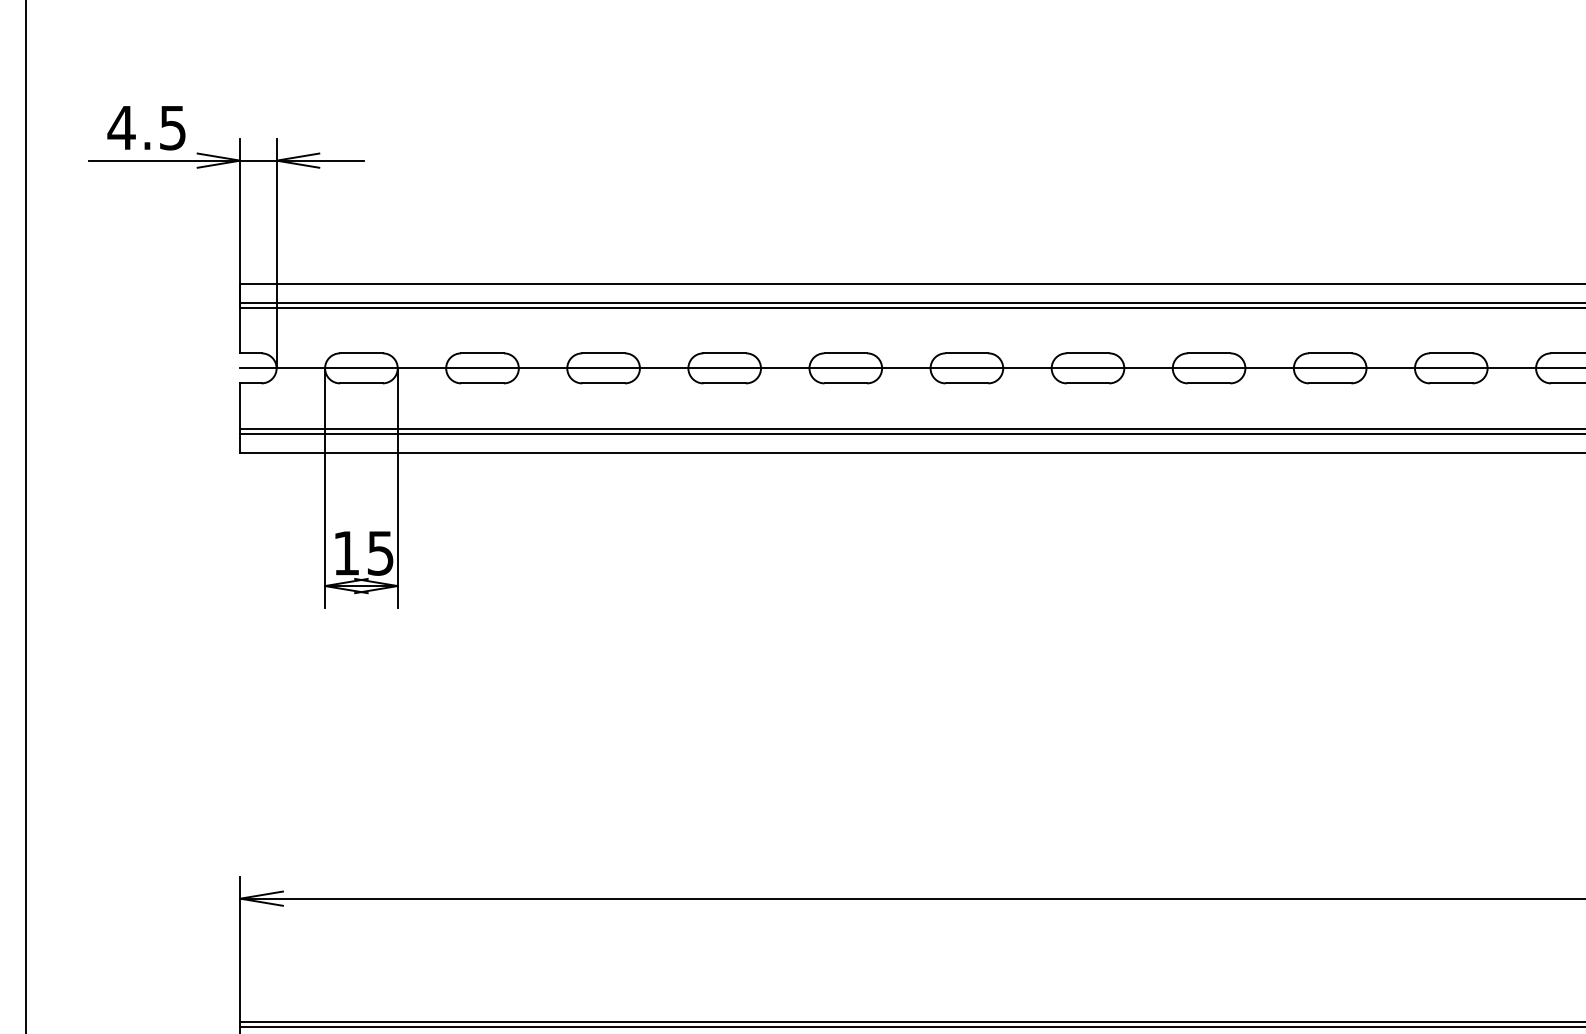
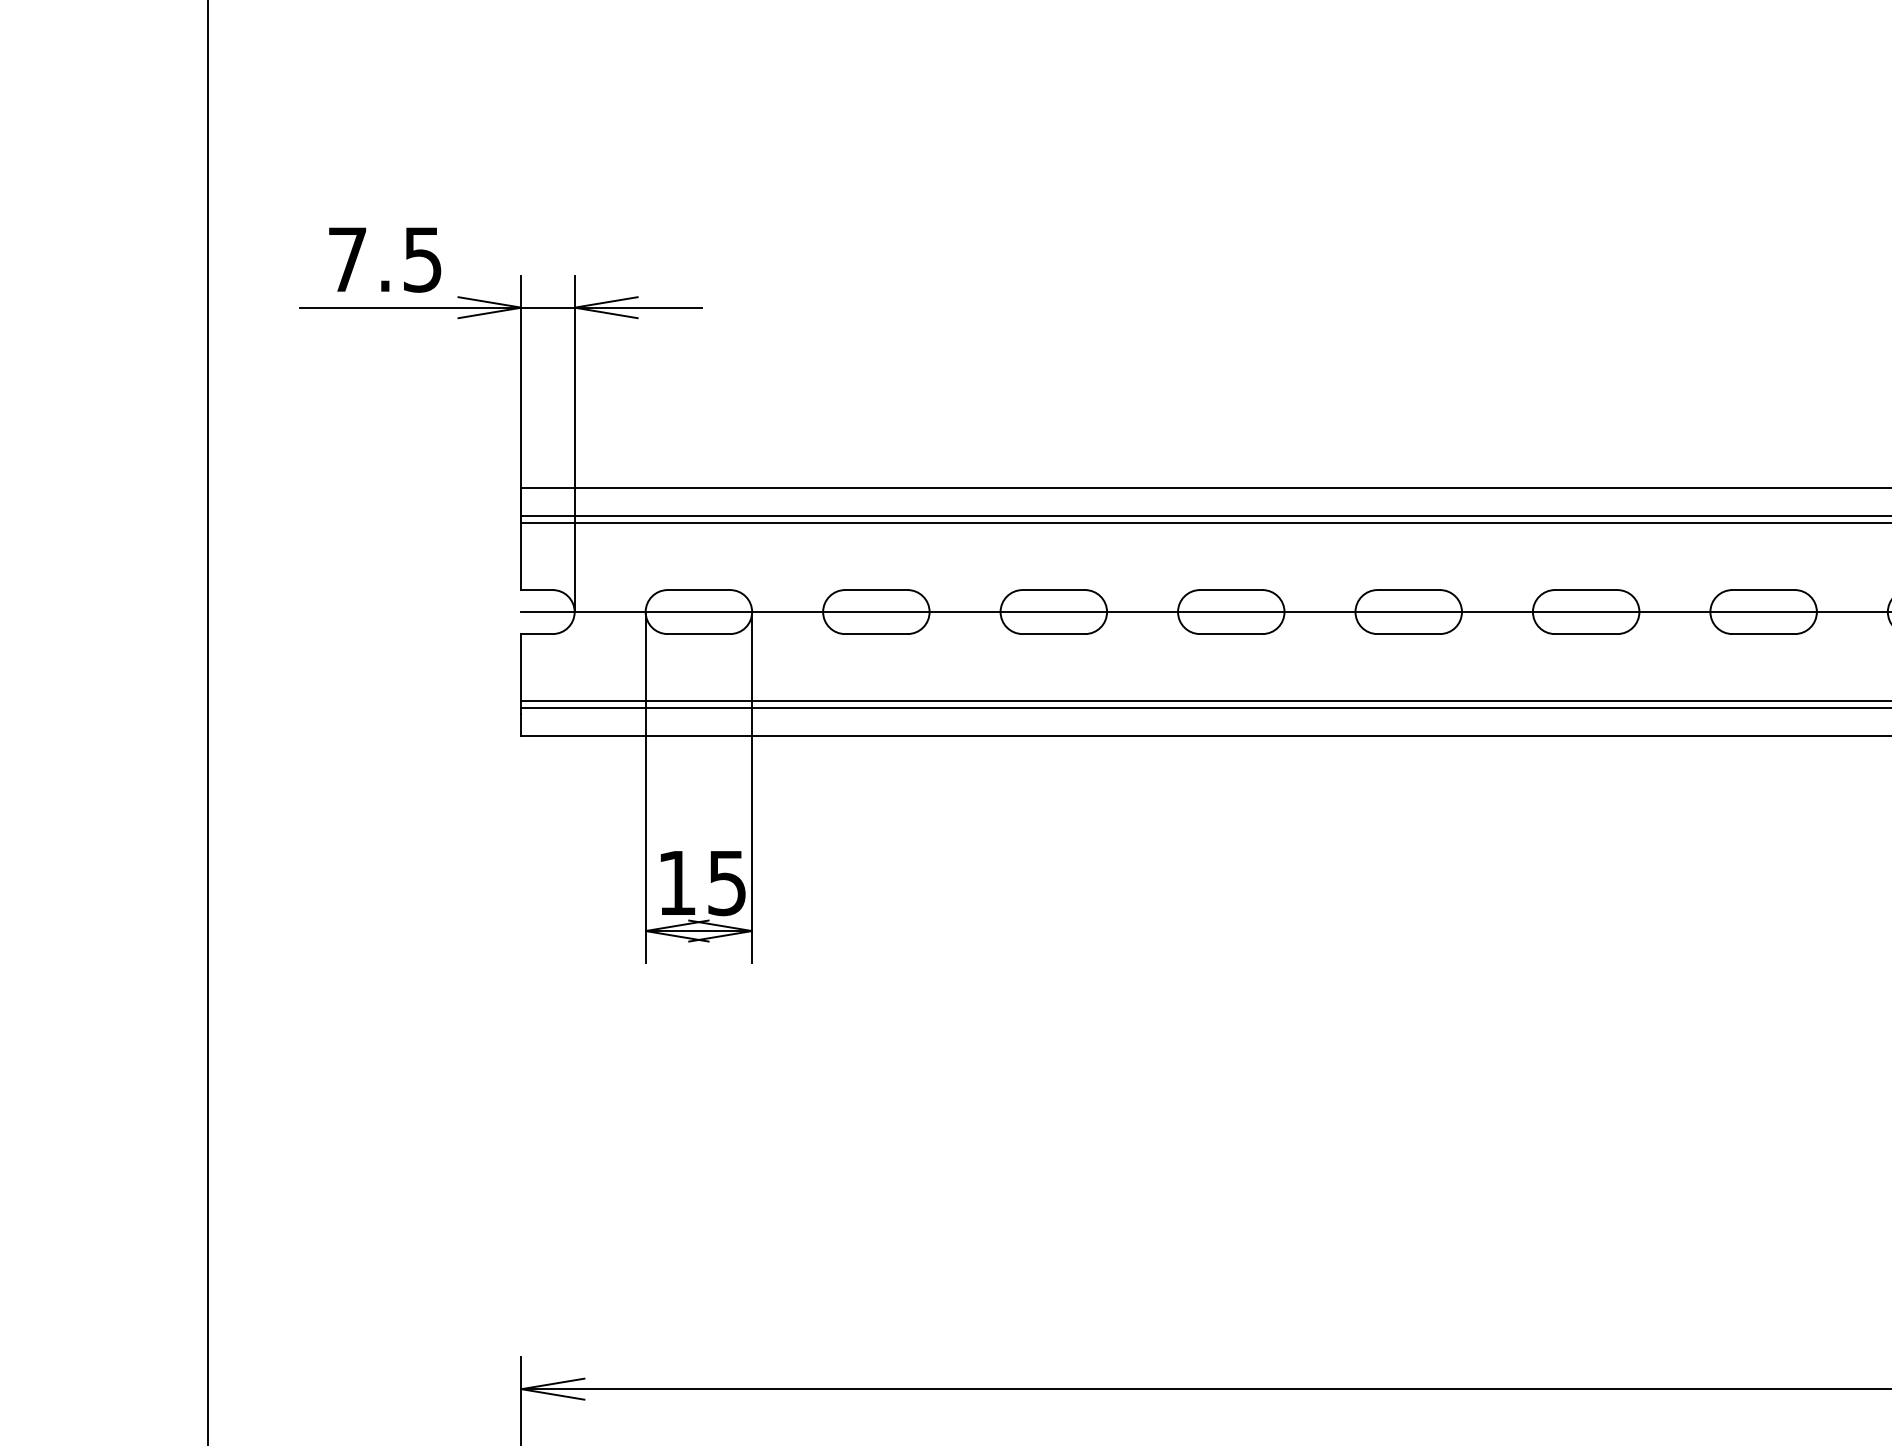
text: (121, 127) -> (347, 259), 4.5 -> 7.5

